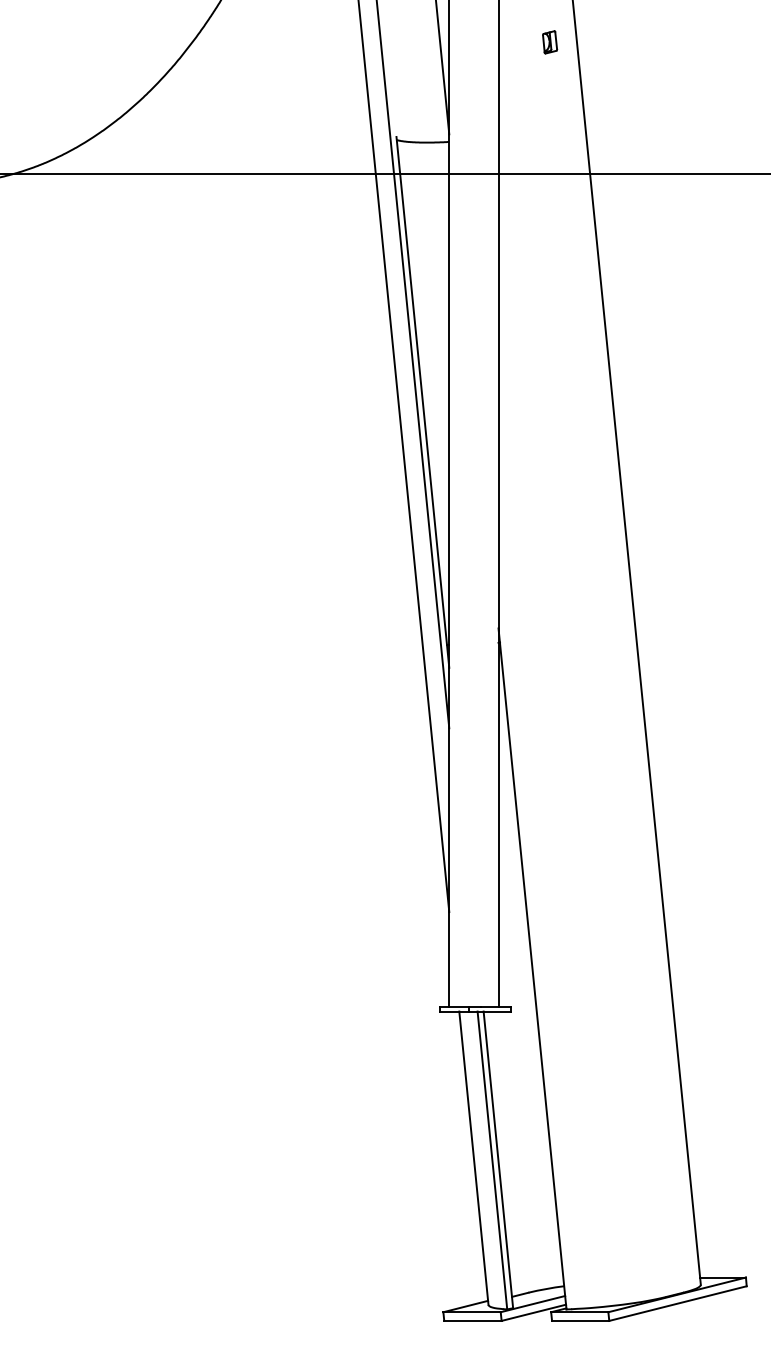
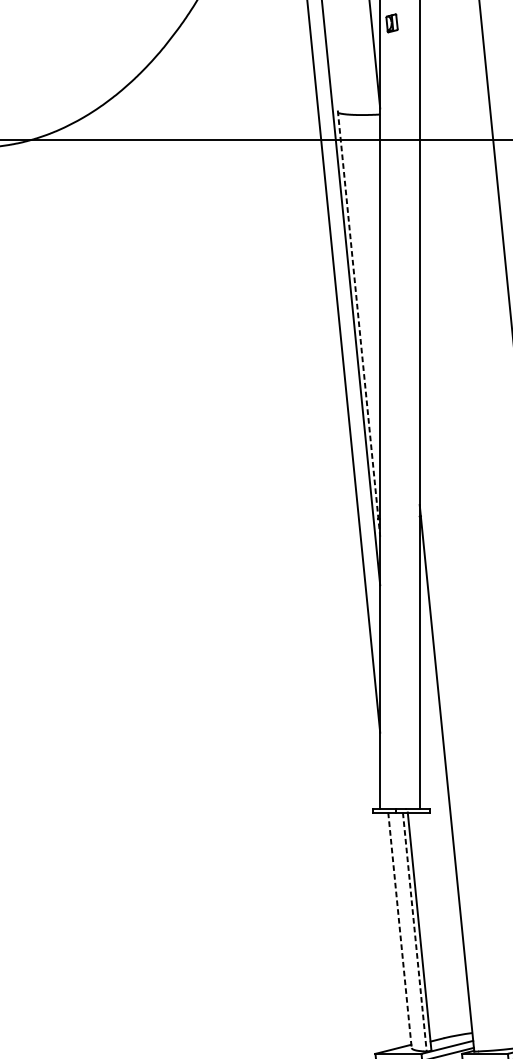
part: (550, 42) -> (392, 23), moved
line: (422, 402) -> (358, 323), solid -> dashed
line: (473, 1158) -> (399, 930), solid -> dashed
line: (492, 1160) -> (414, 932), solid -> dashed

